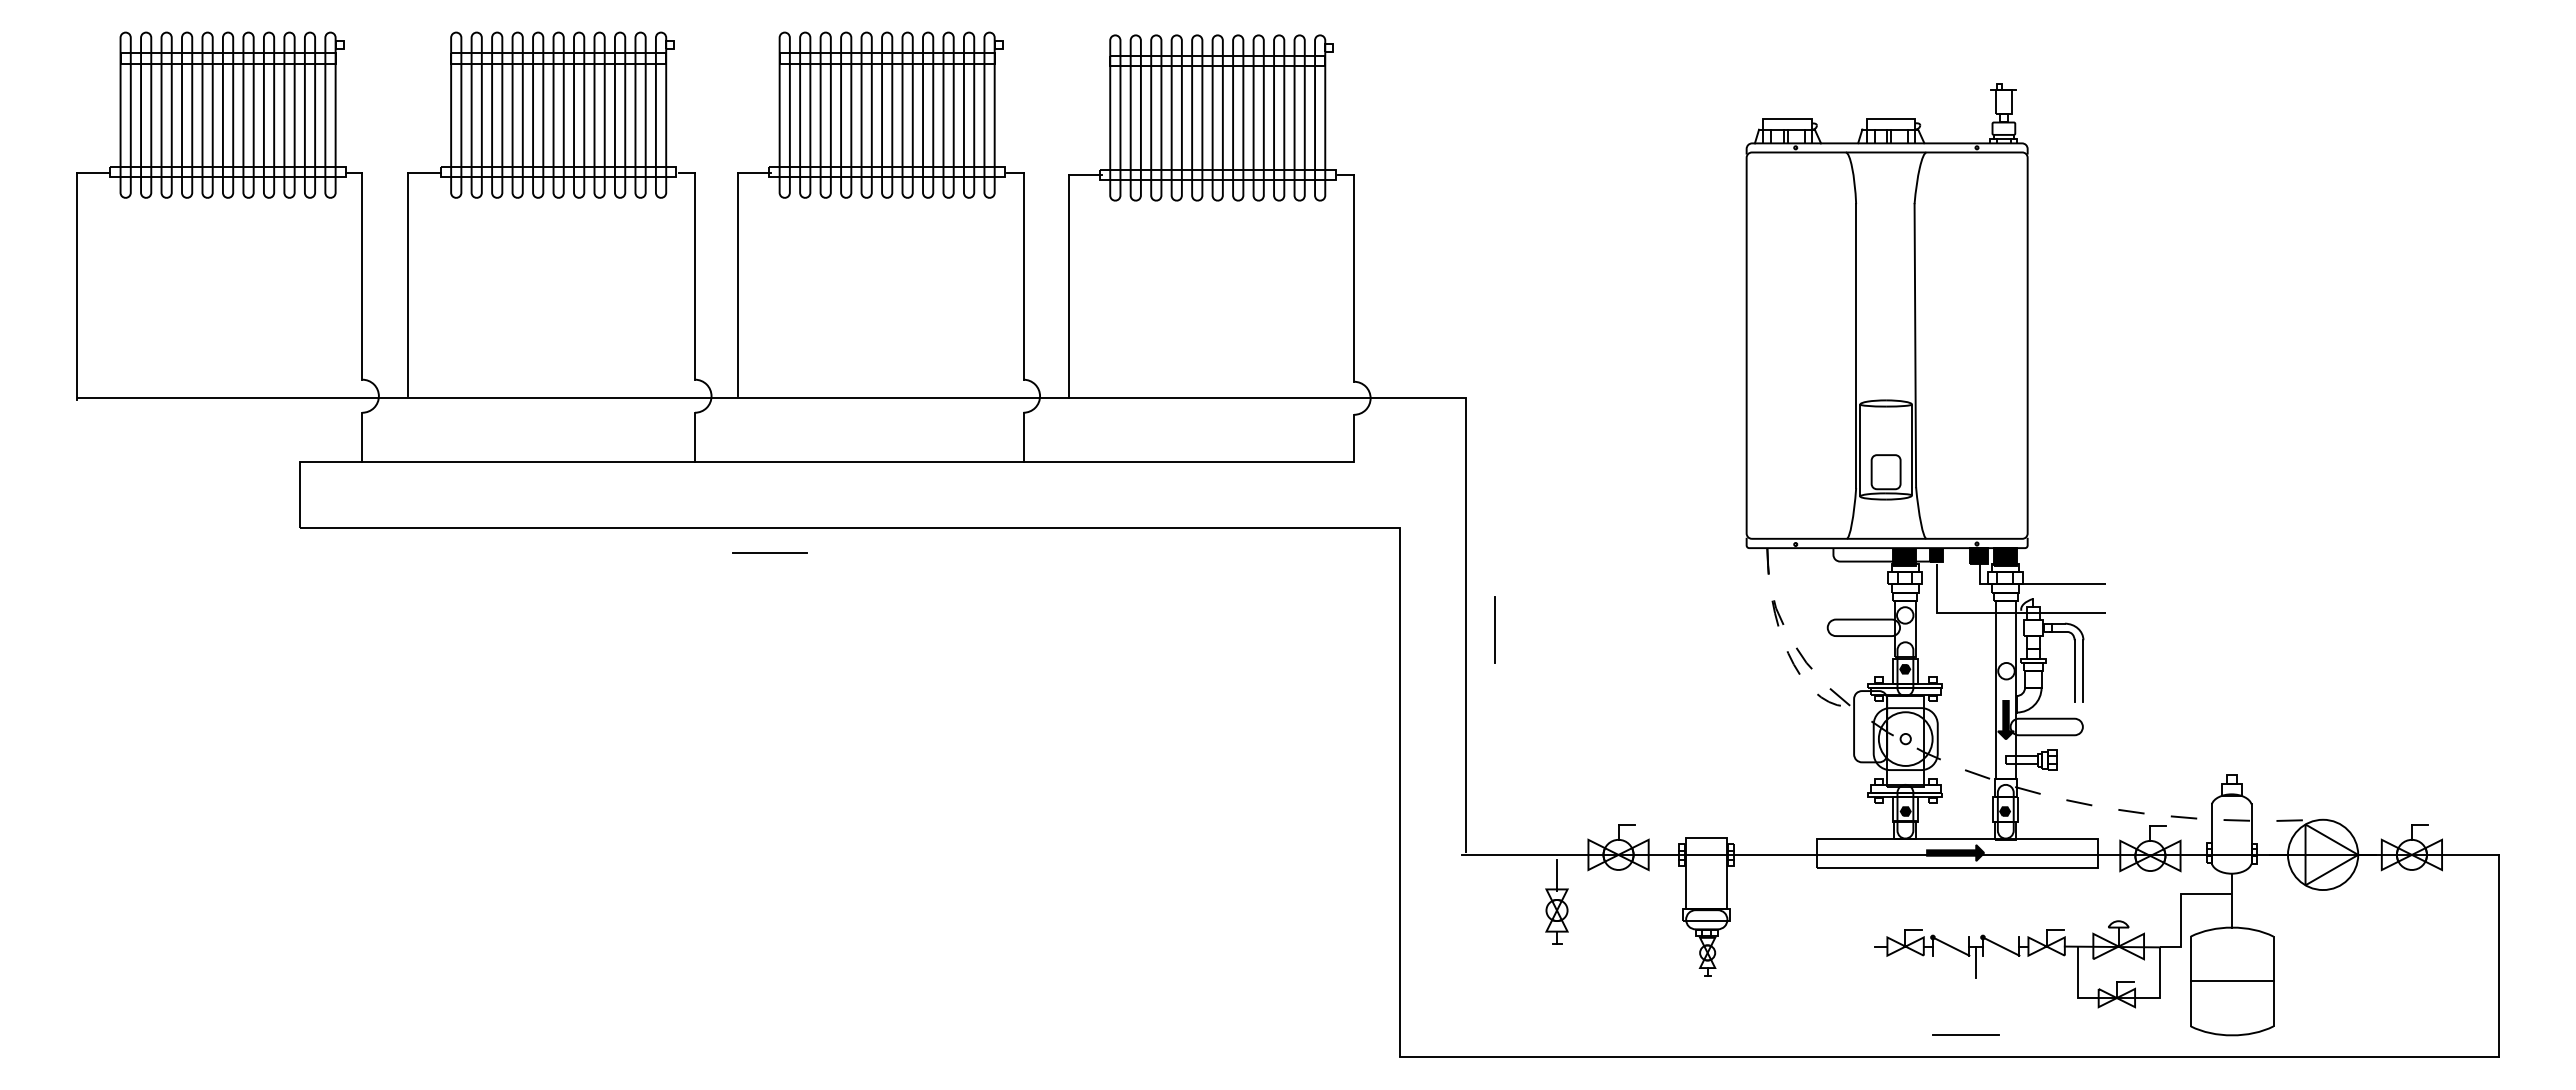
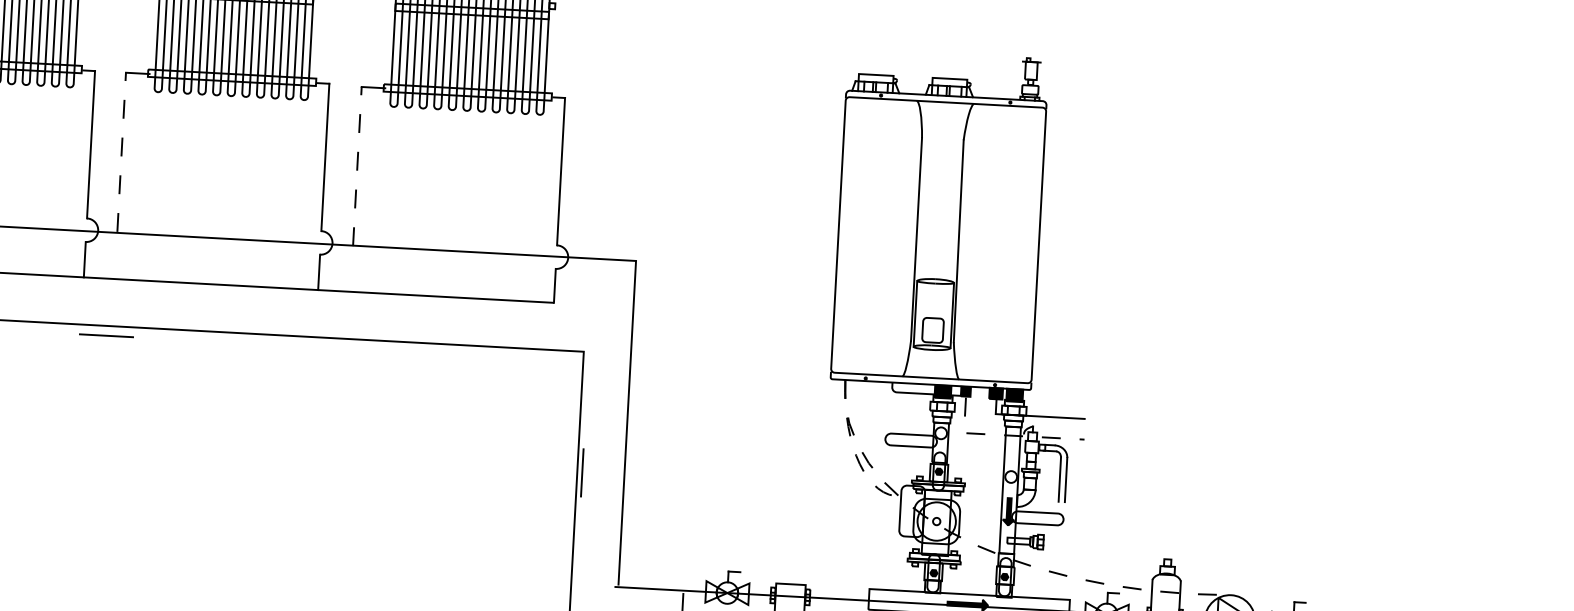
line: (738, 284) -> (121, 152), solid -> dashed
line: (1069, 286) -> (357, 166), solid -> dashed
line: (769, 552) -> (106, 335), moved
line: (1996, 613) -> (1006, 435), solid -> dashed
line: (1494, 629) -> (582, 472), moved

